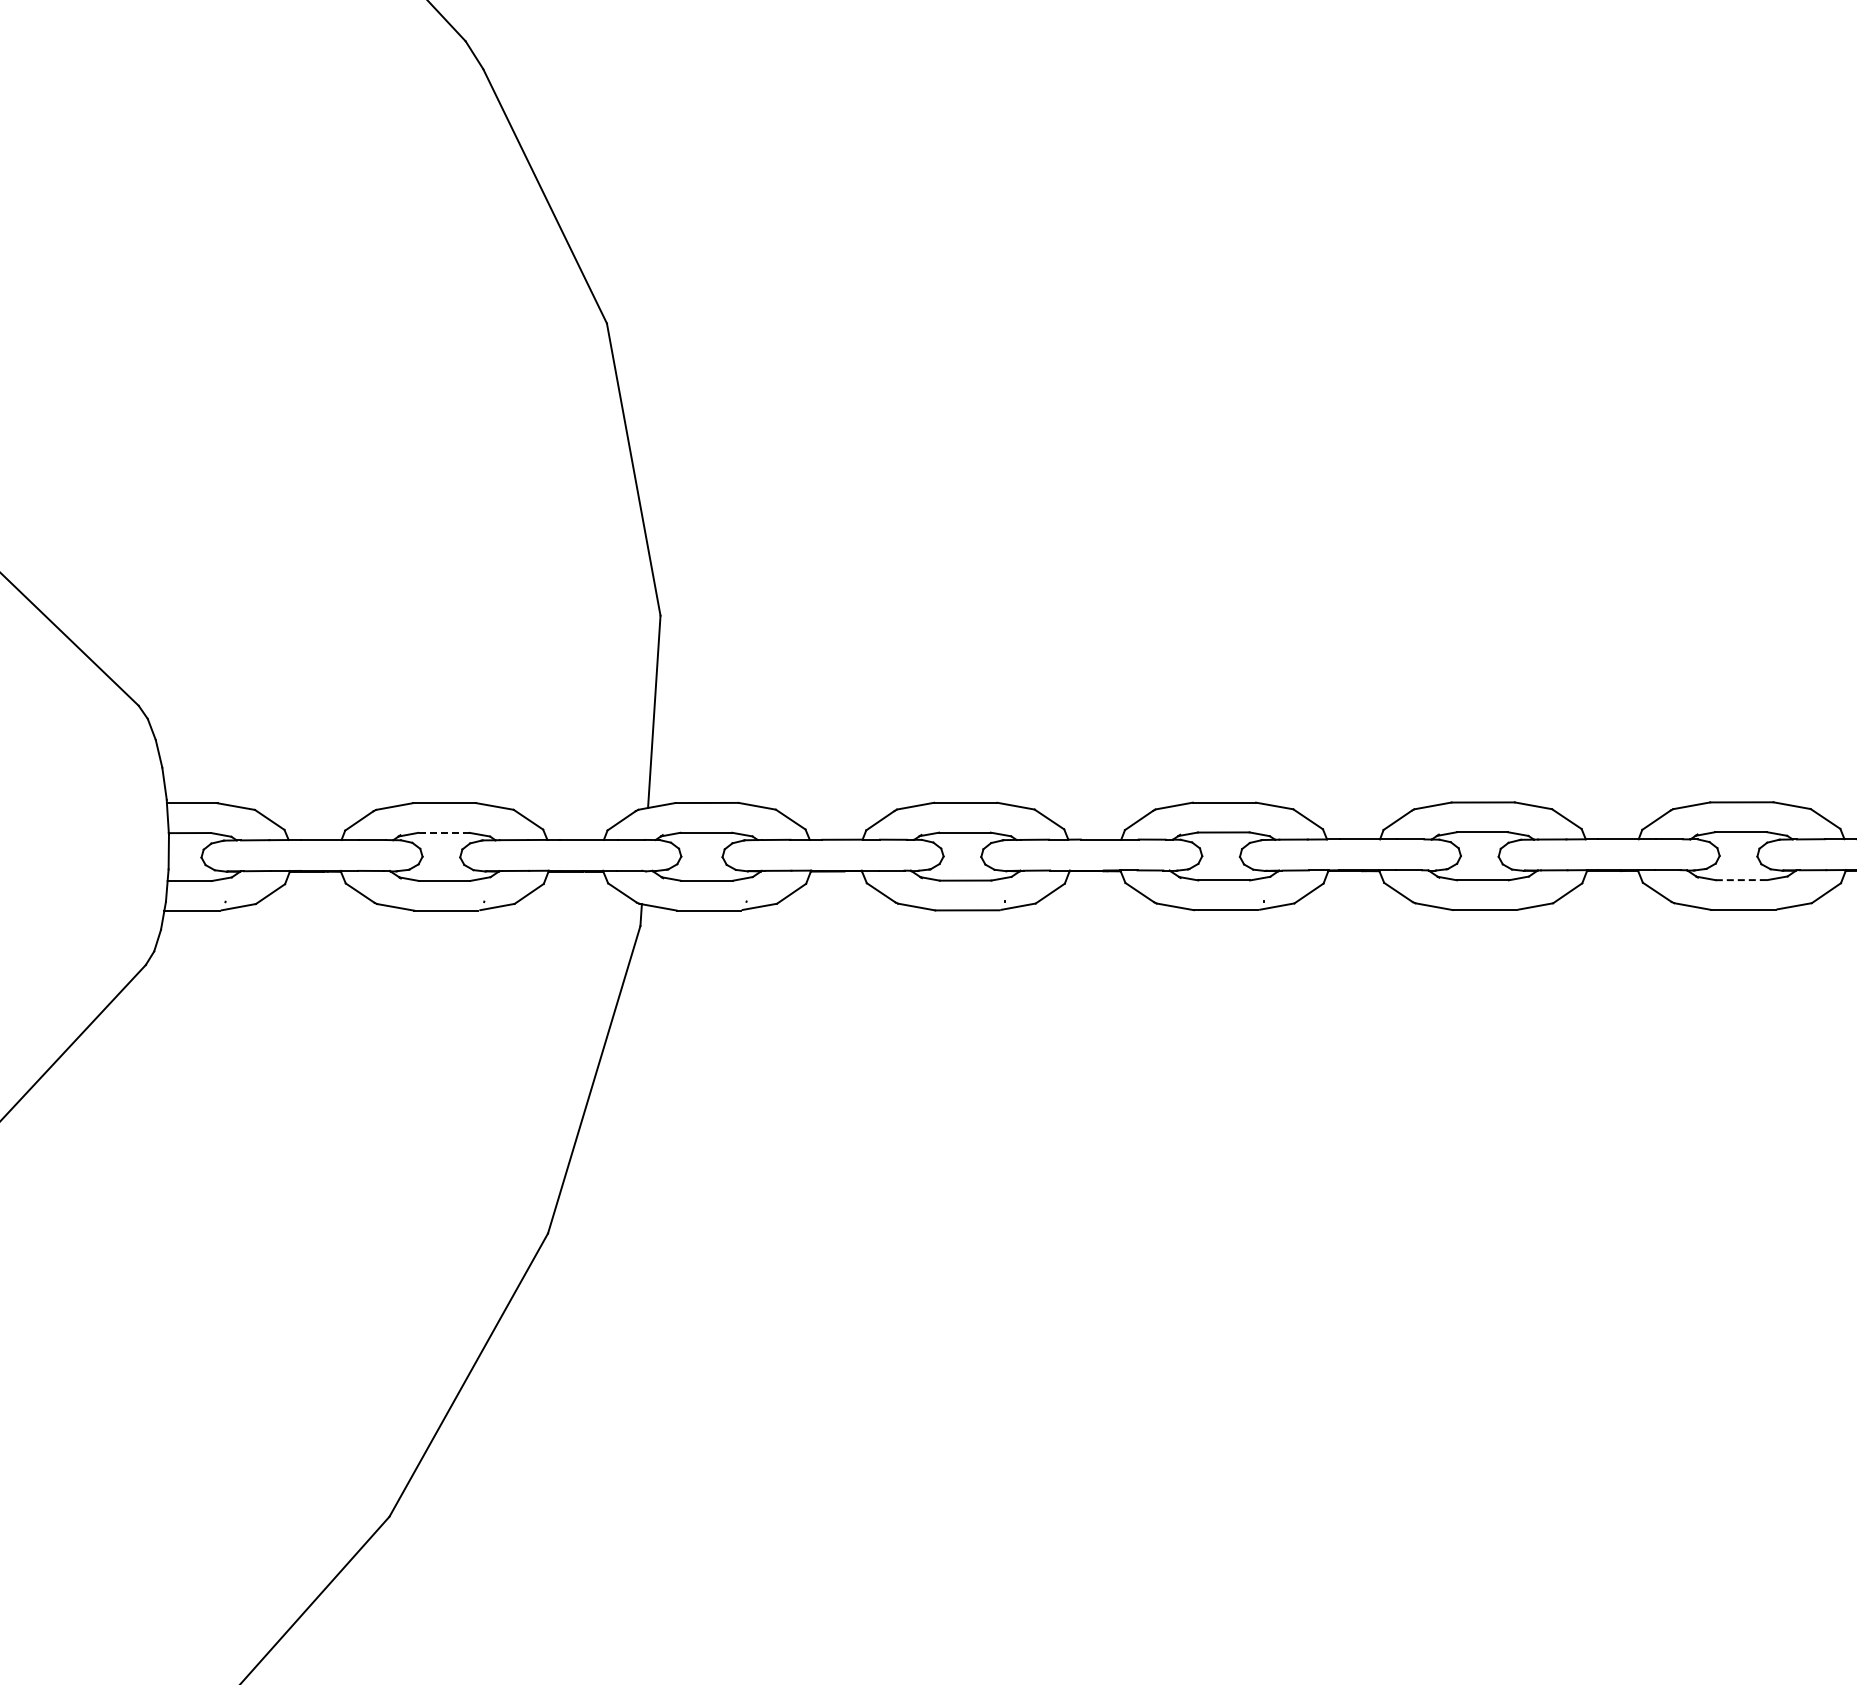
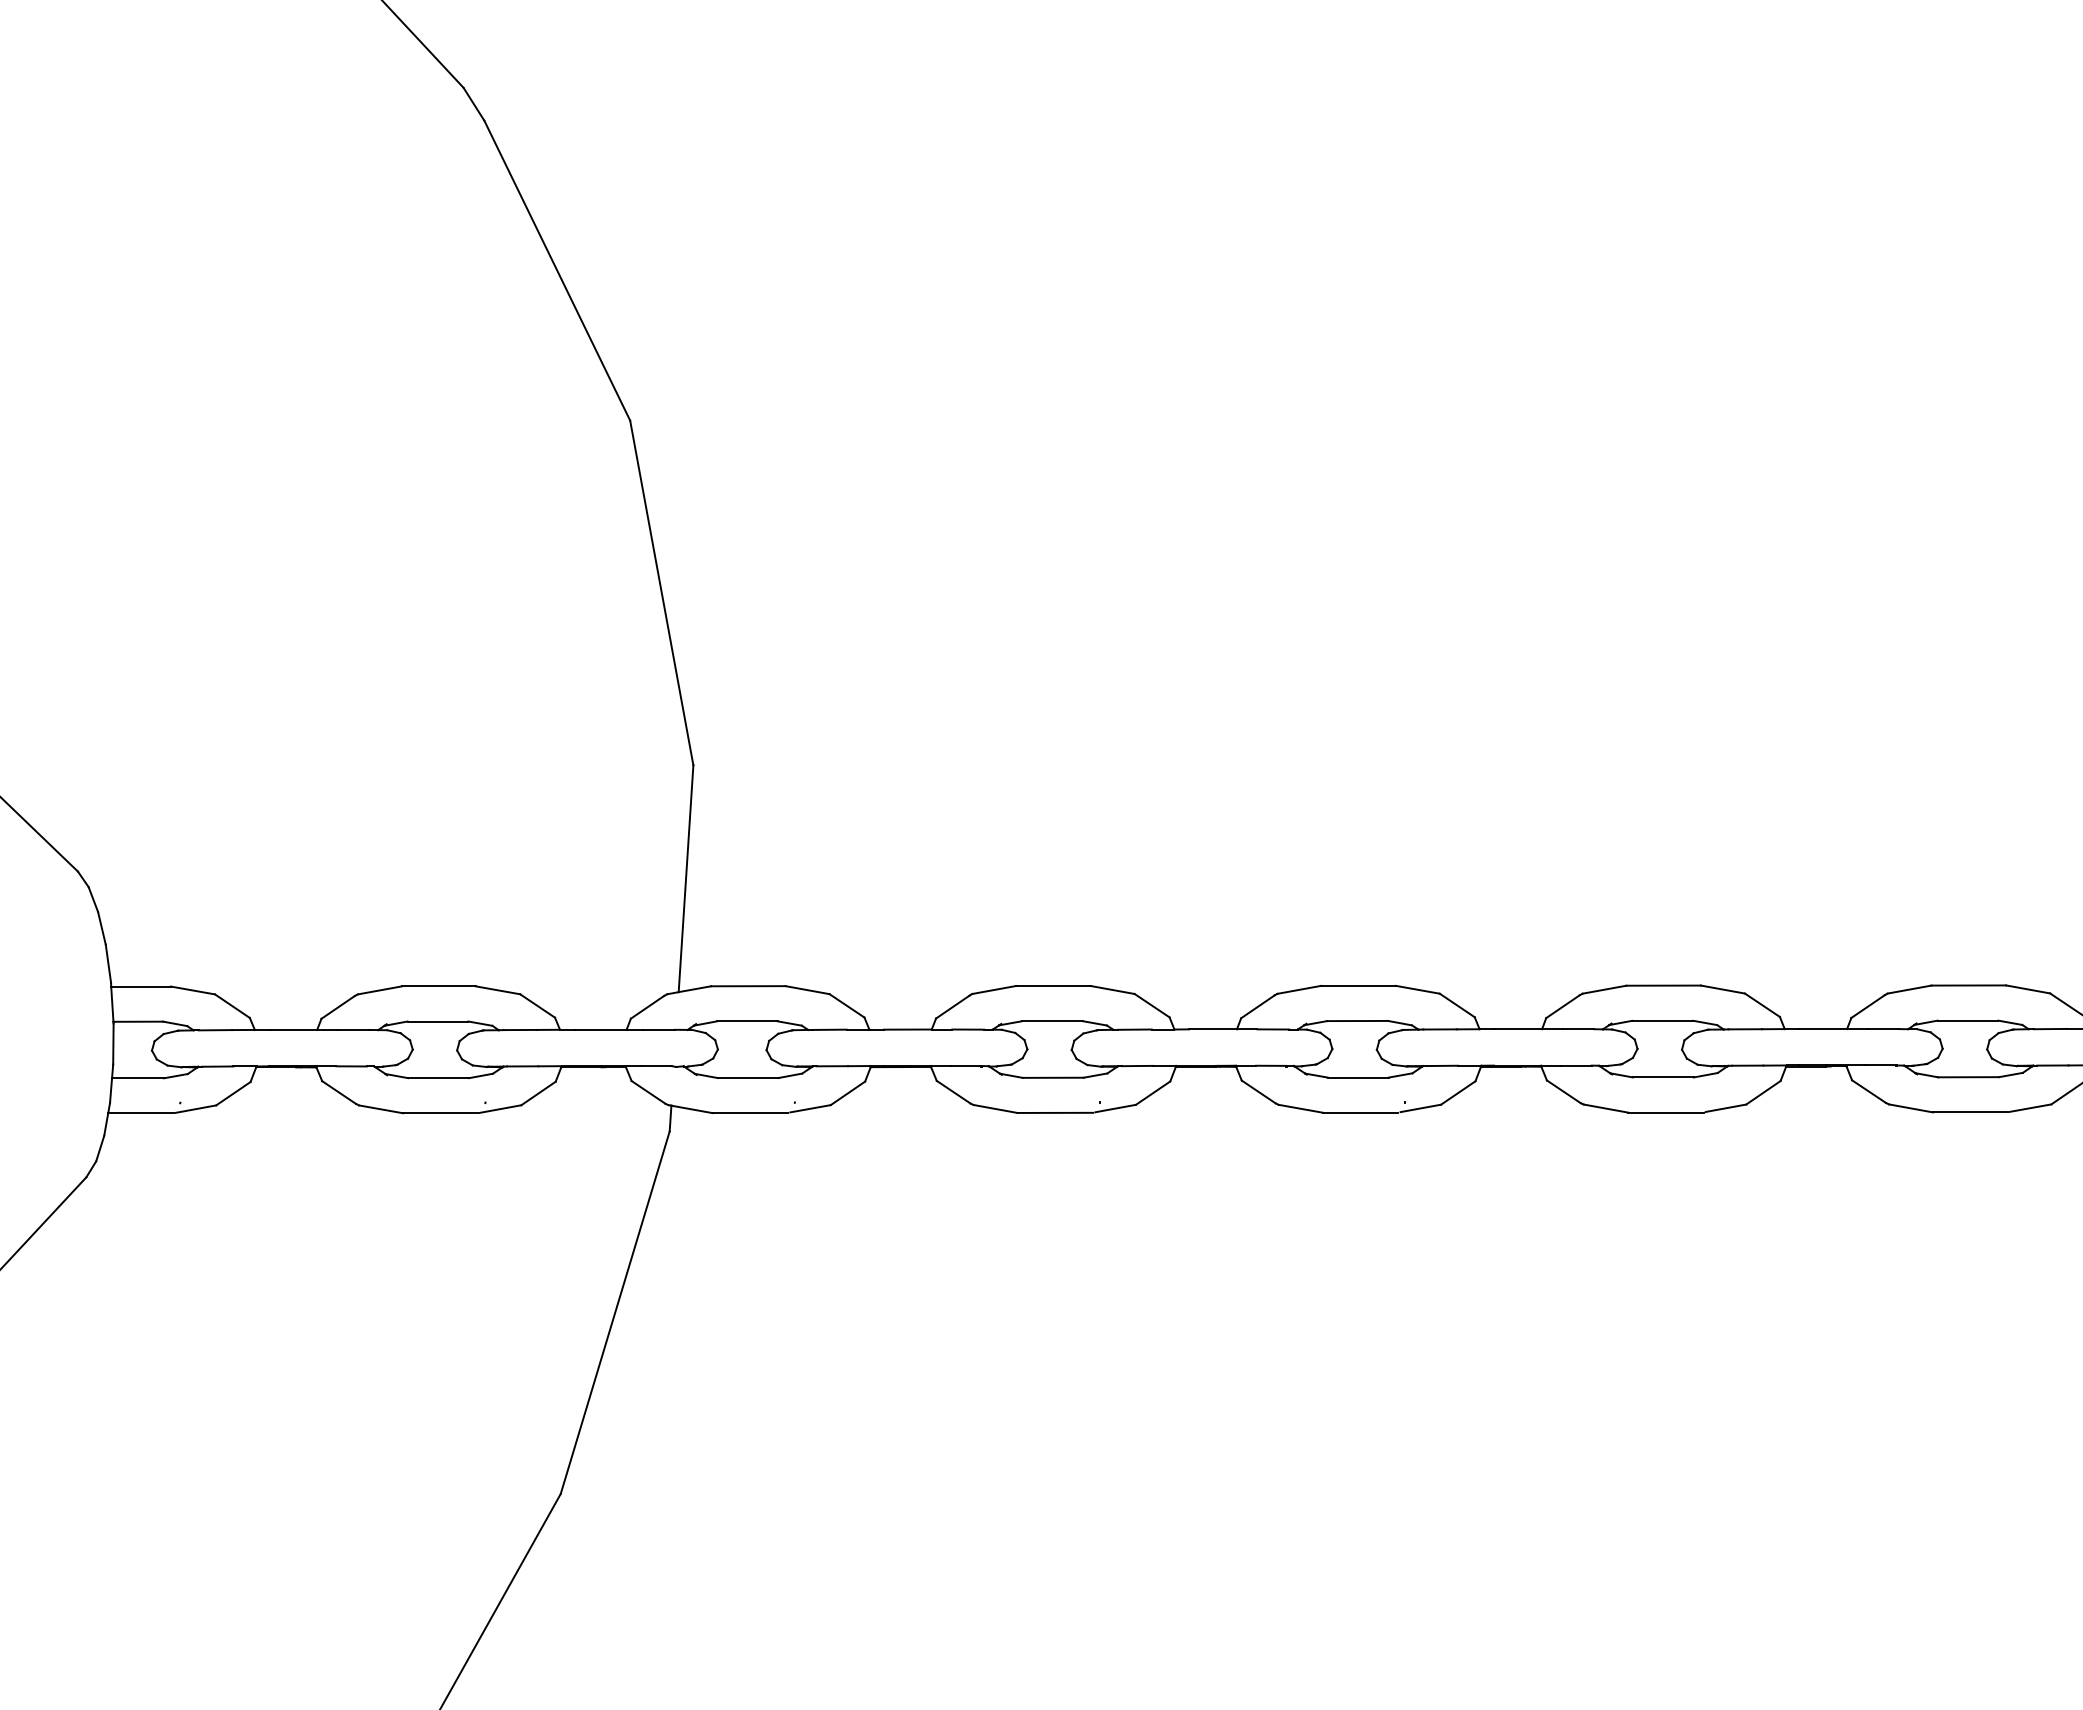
line: (443, 832) -> (437, 1021), dashed -> solid
line: (1741, 880) -> (1968, 1077), dashed -> solid

